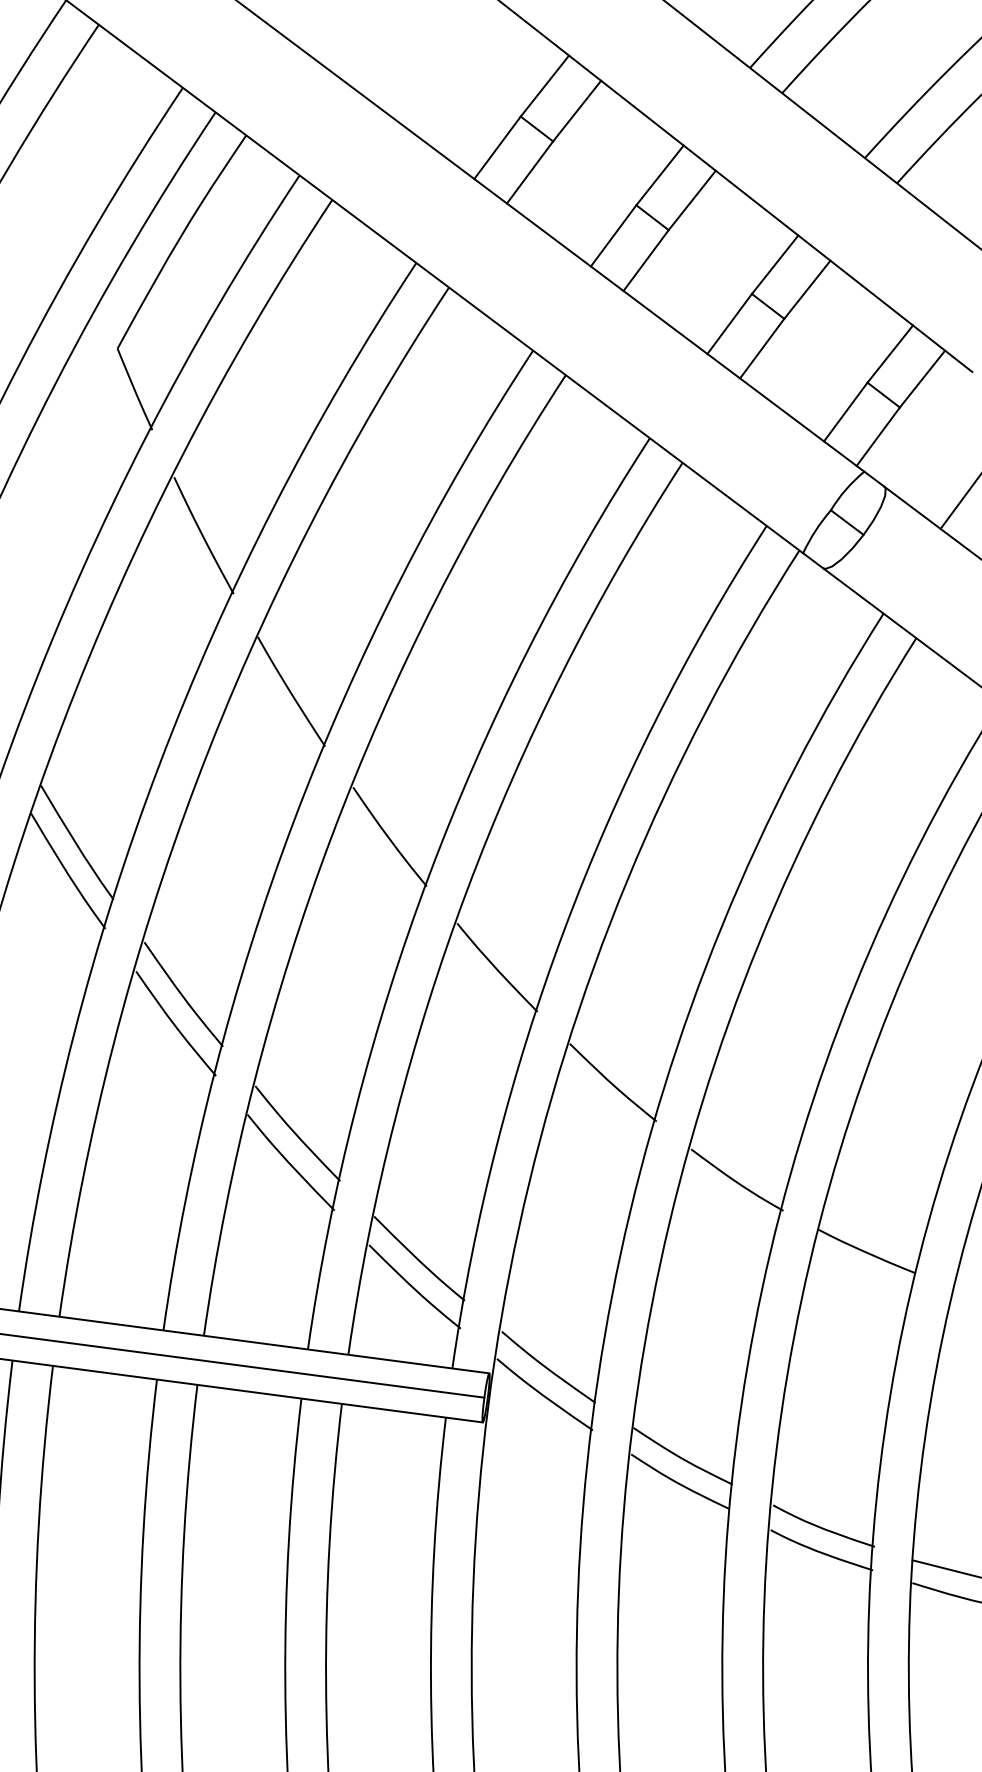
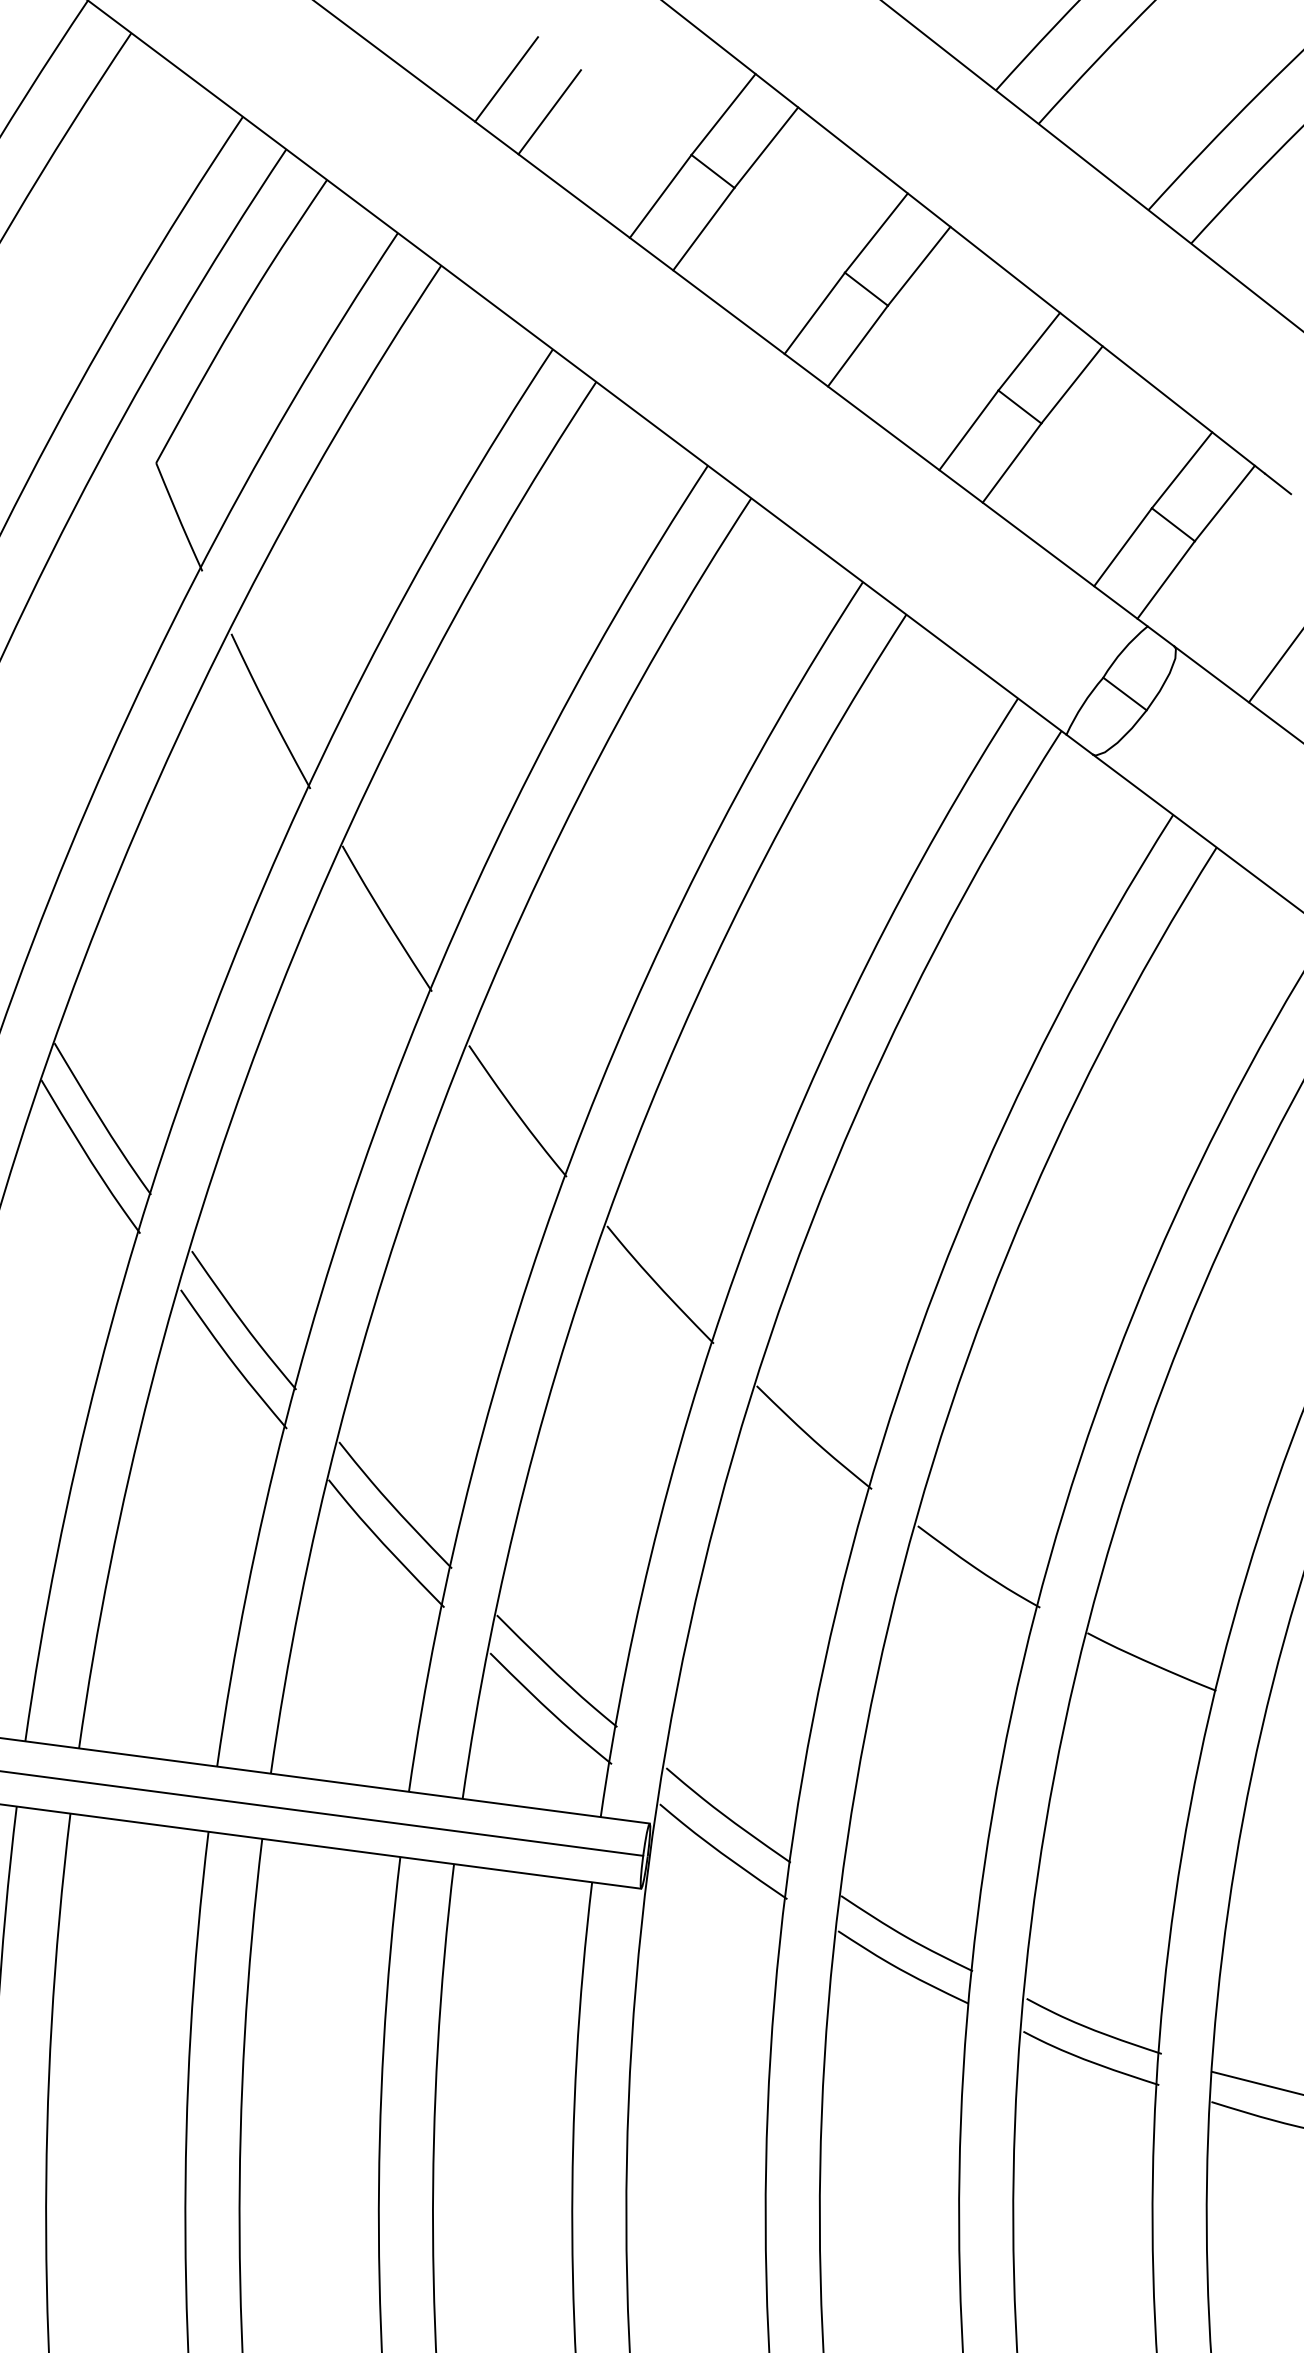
line: (381, 59) -> (506, 79), added
line: (413, 84) -> (549, 112), added

